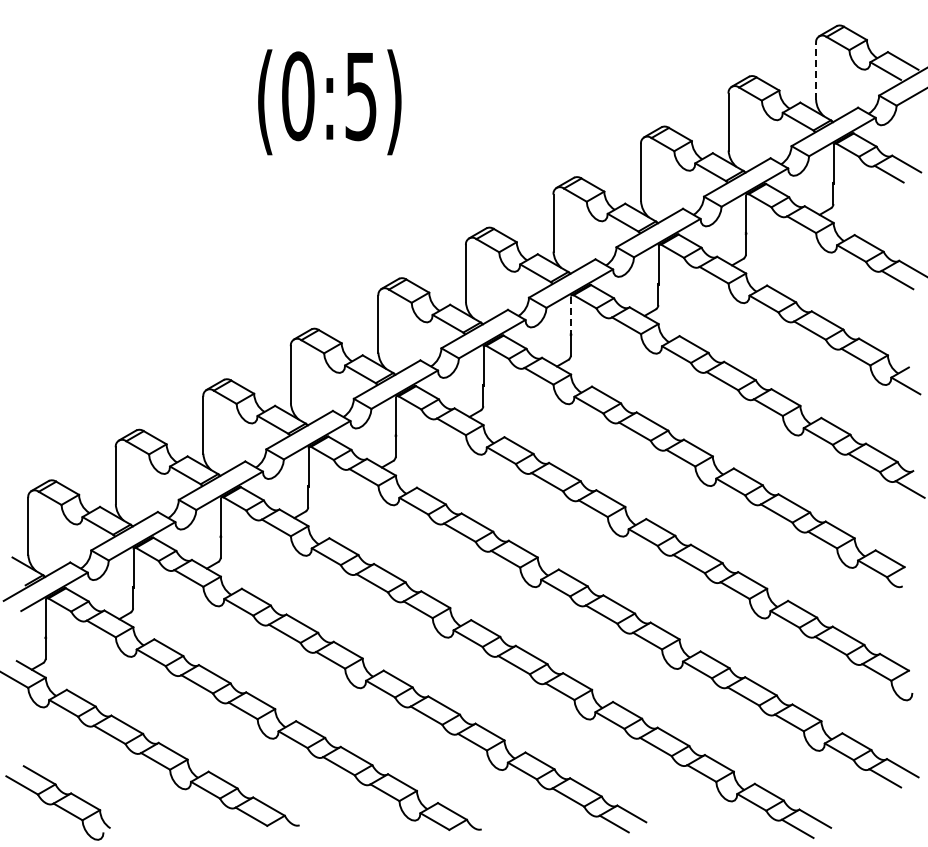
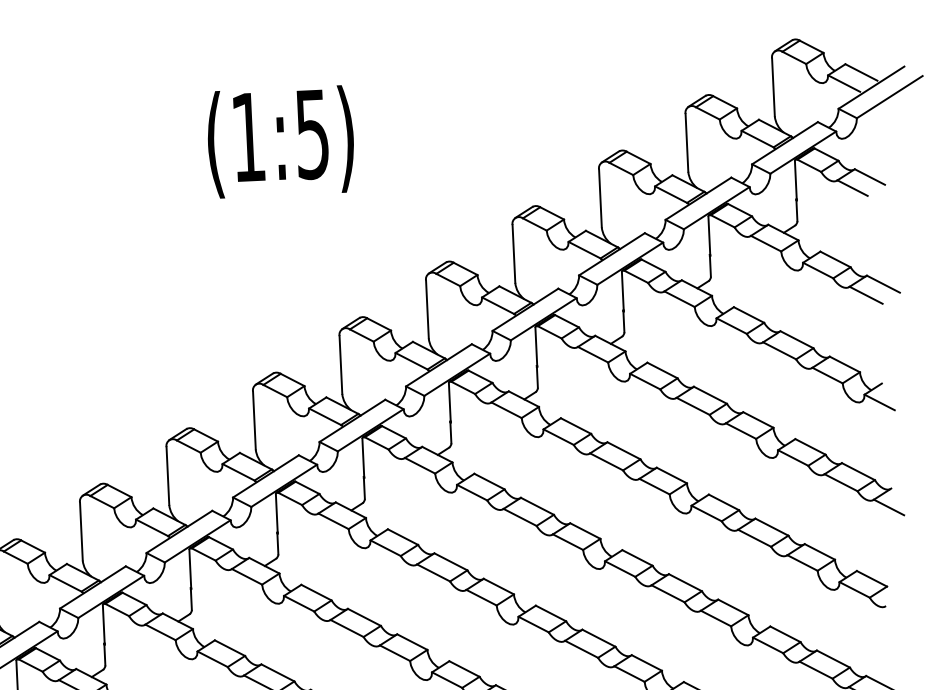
line: (816, 71) -> (773, 87), dashed -> solid
text: (298, 96) -> (248, 137), (0:5) -> (1:5)
line: (571, 316) -> (536, 347), dashed -> solid

